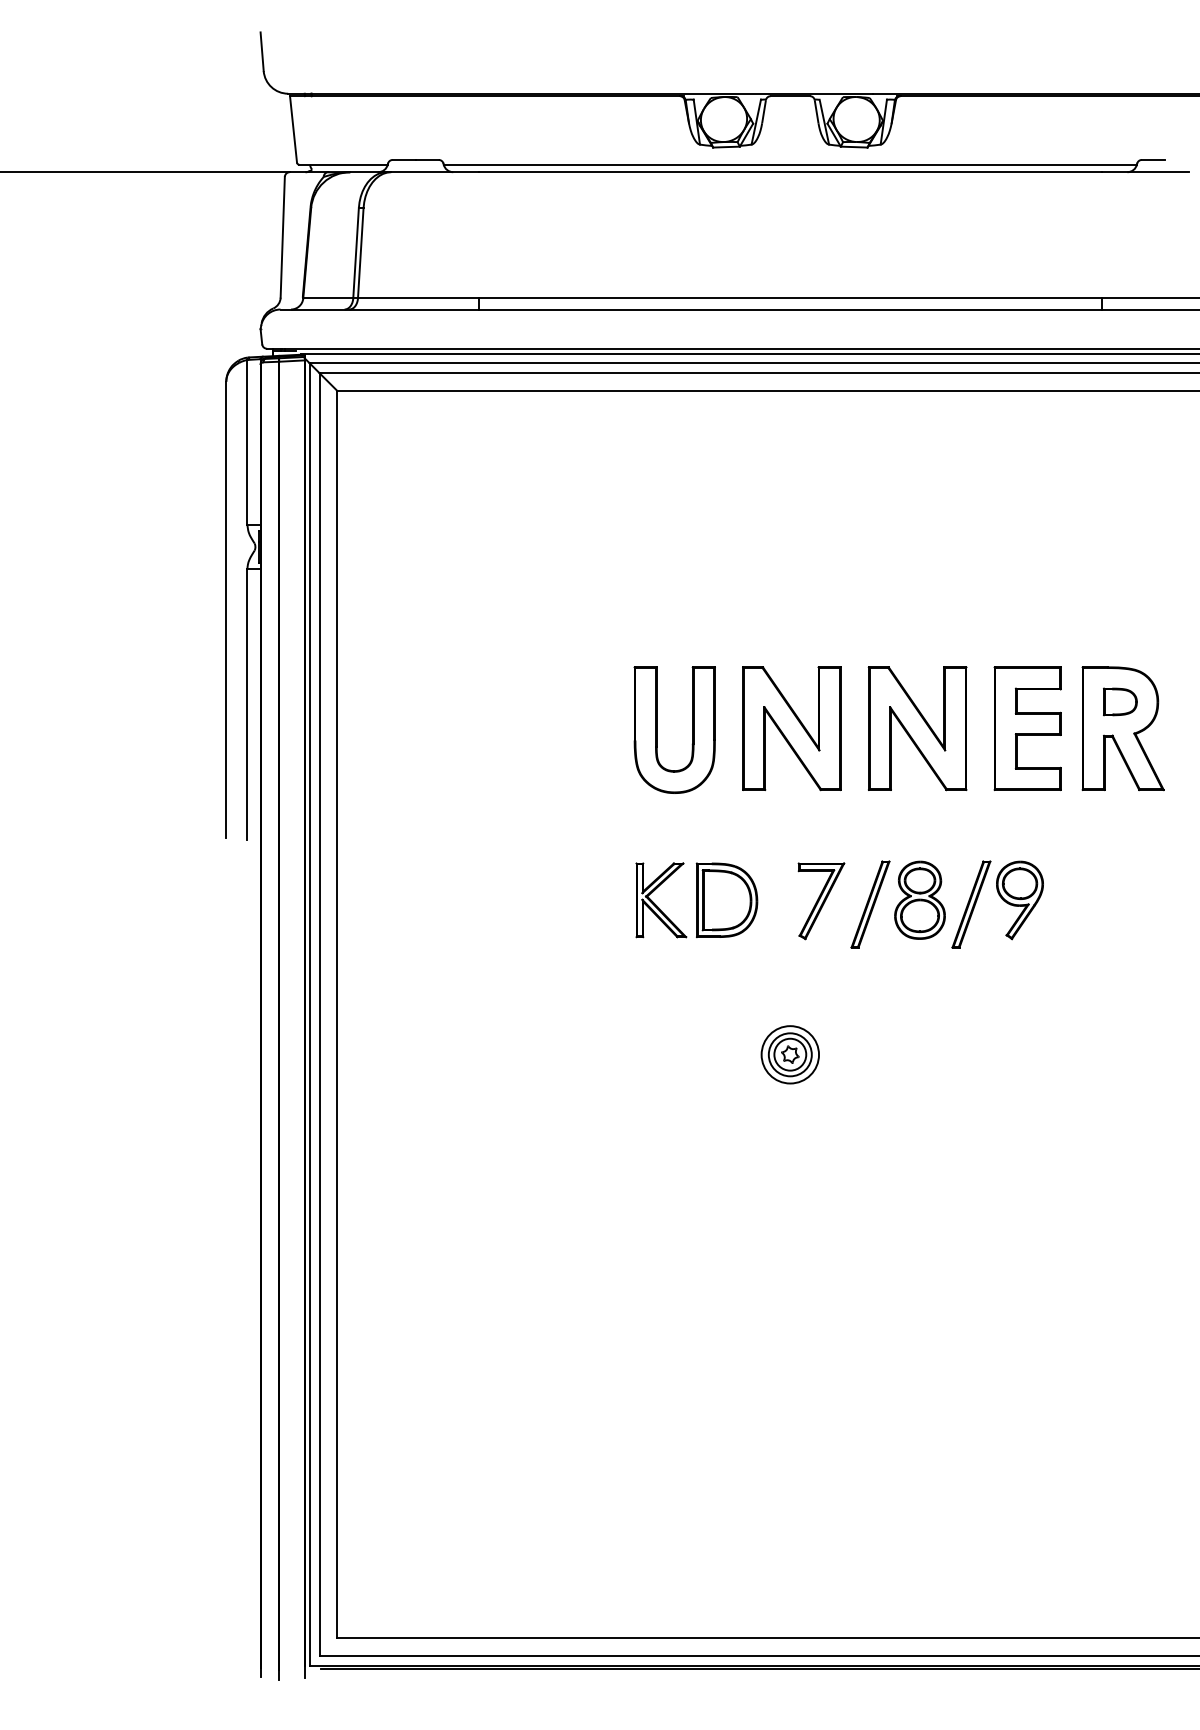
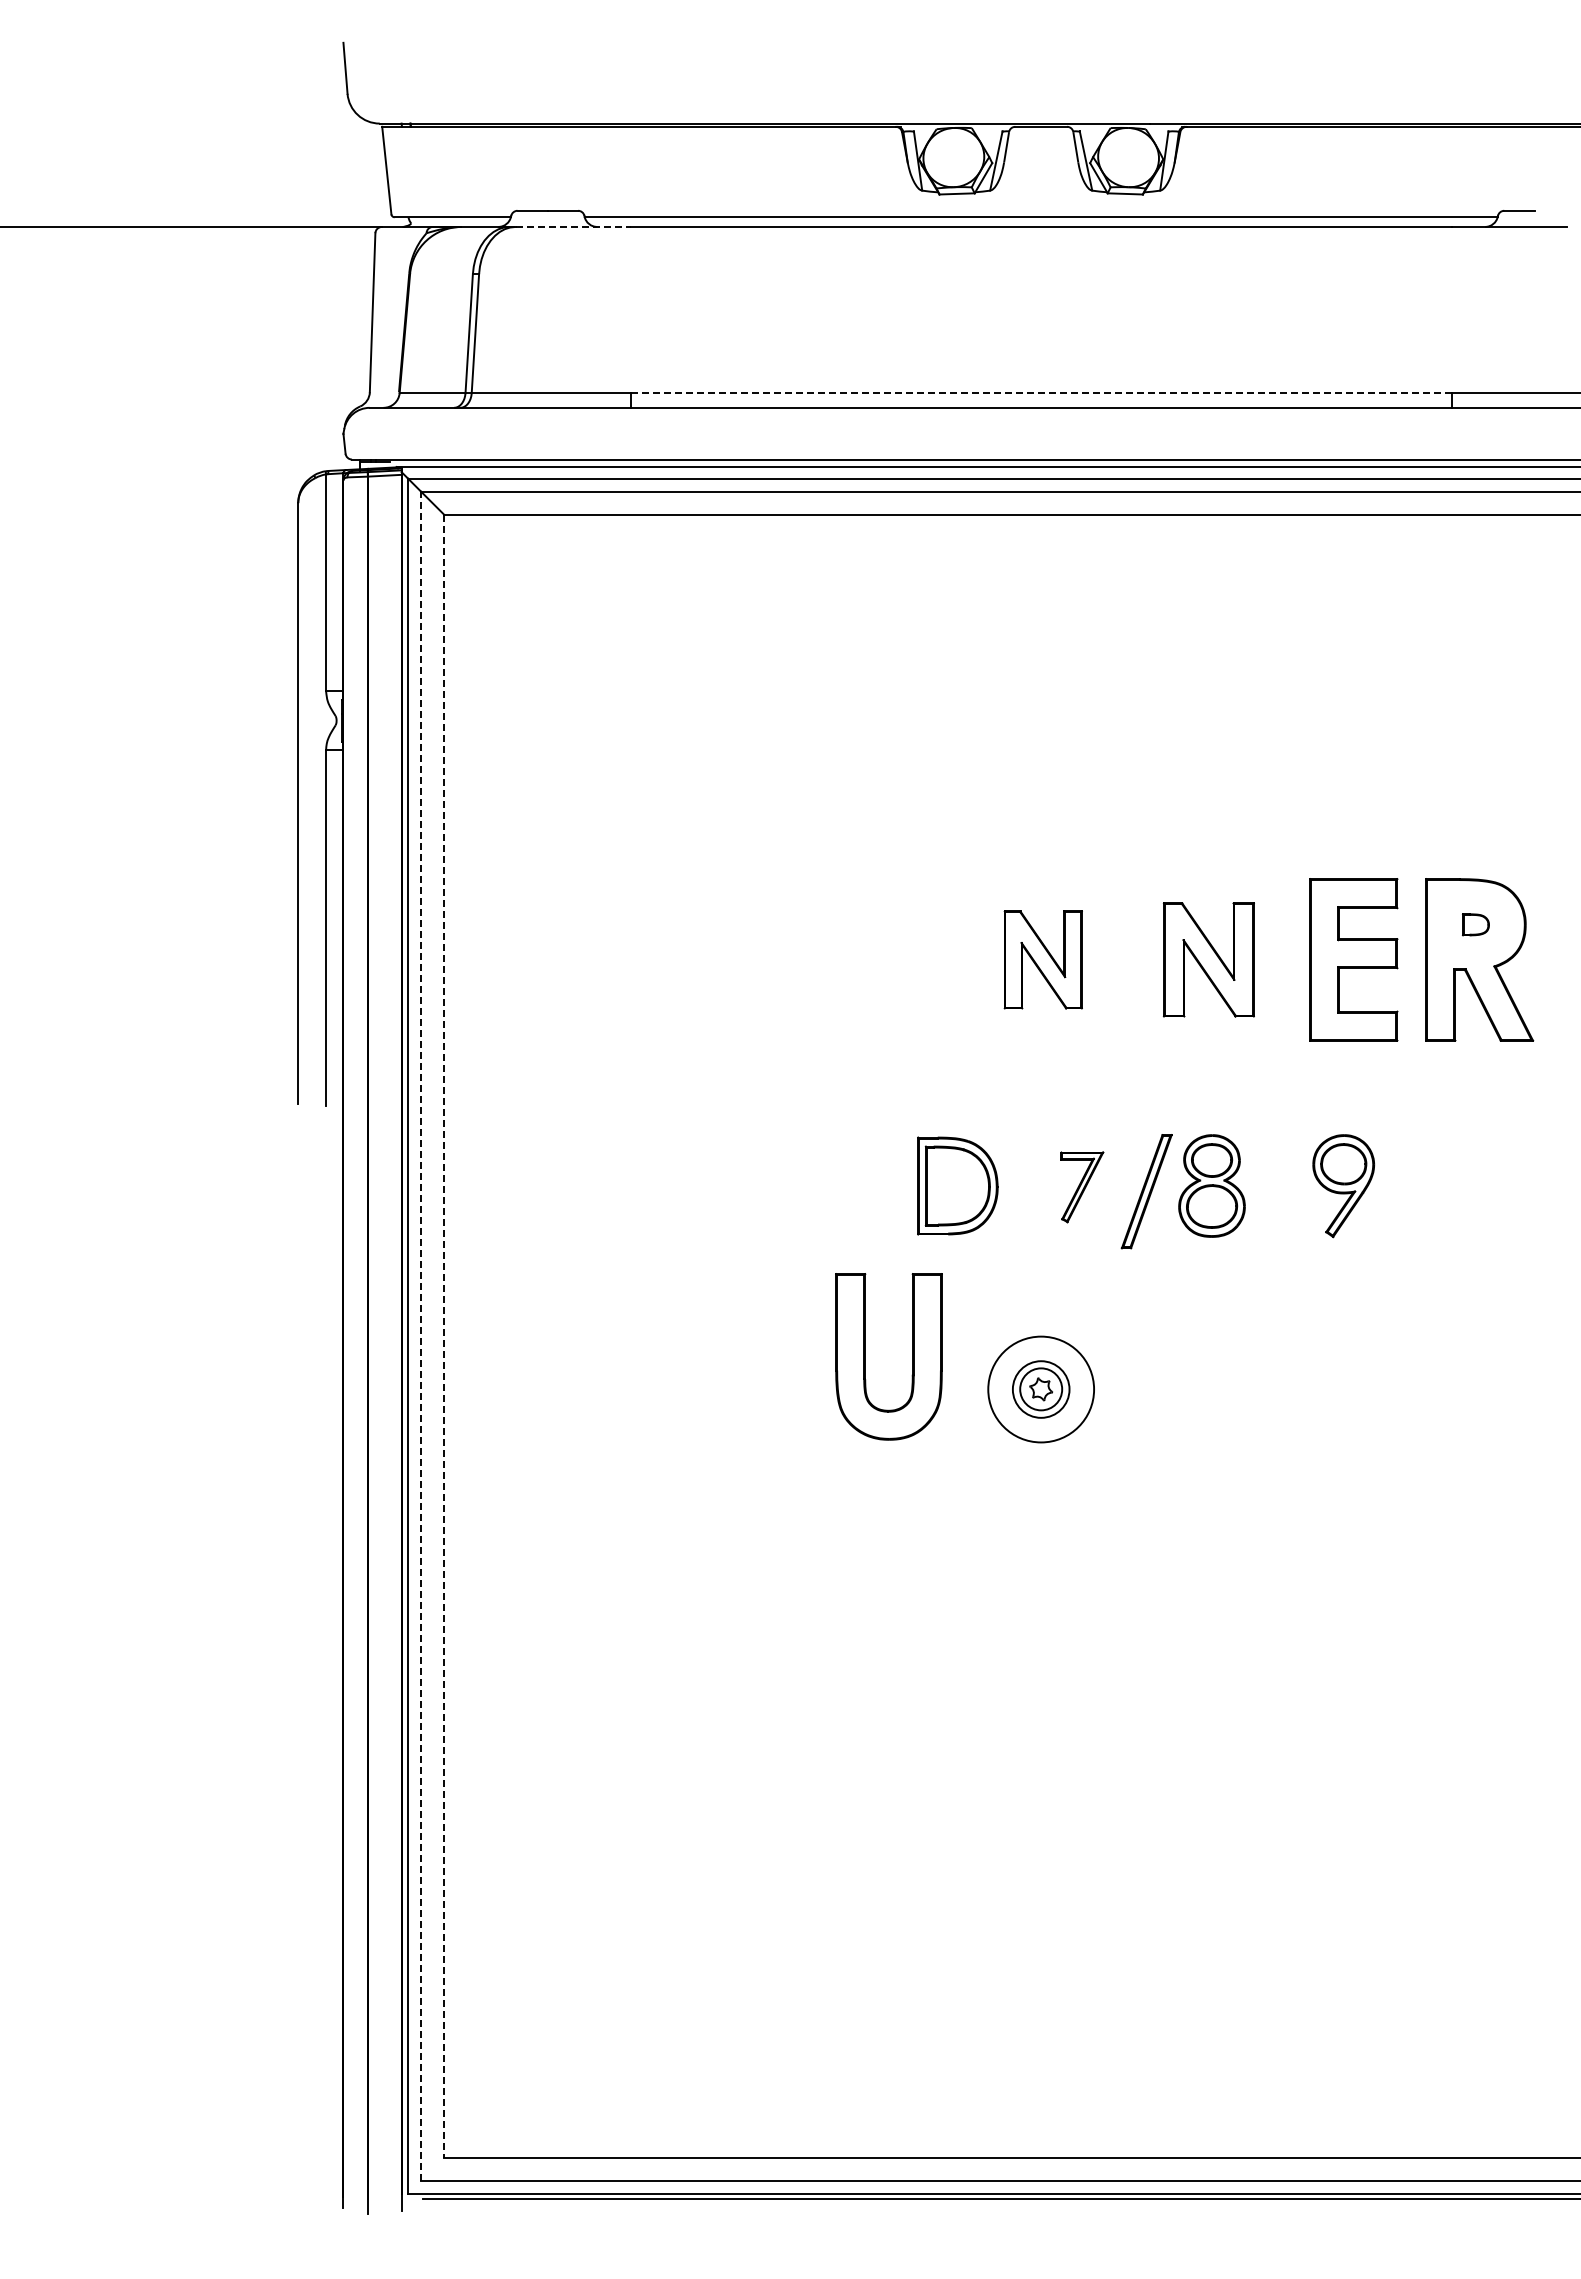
line: (435, 171) -> (573, 226), solid -> dashed
line: (790, 298) -> (1041, 393), solid -> dashed
part: (1120, 701) -> (1475, 924), size x0.6
part: (792, 728) -> (1043, 959), size x0.6
part: (917, 728) -> (1208, 959), size x0.7
part: (656, 729) -> (865, 1356), moved
part: (821, 901) -> (1082, 1187), size x0.7
part: (654, 902) -> (862, 1189), removed
part: (971, 904) -> (1279, 1191), removed
line: (319, 1013) -> (421, 1335), solid -> dashed
line: (337, 1014) -> (444, 1336), solid -> dashed
circle: (789, 1054) -> (1040, 1389), size x1.4

